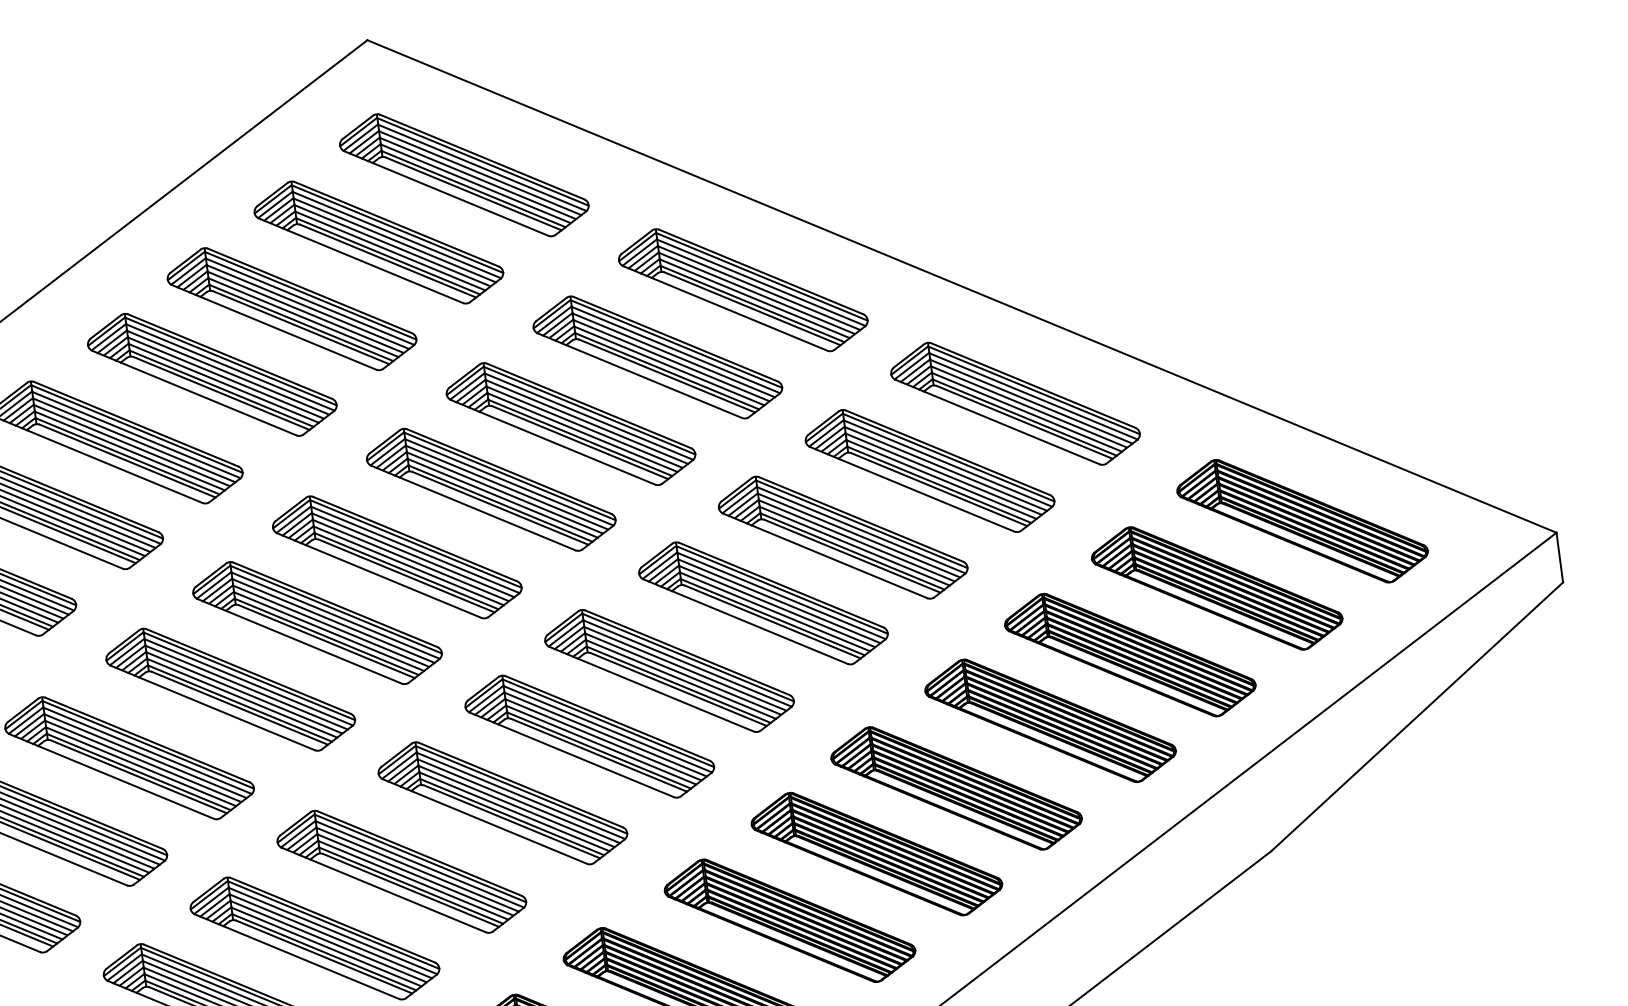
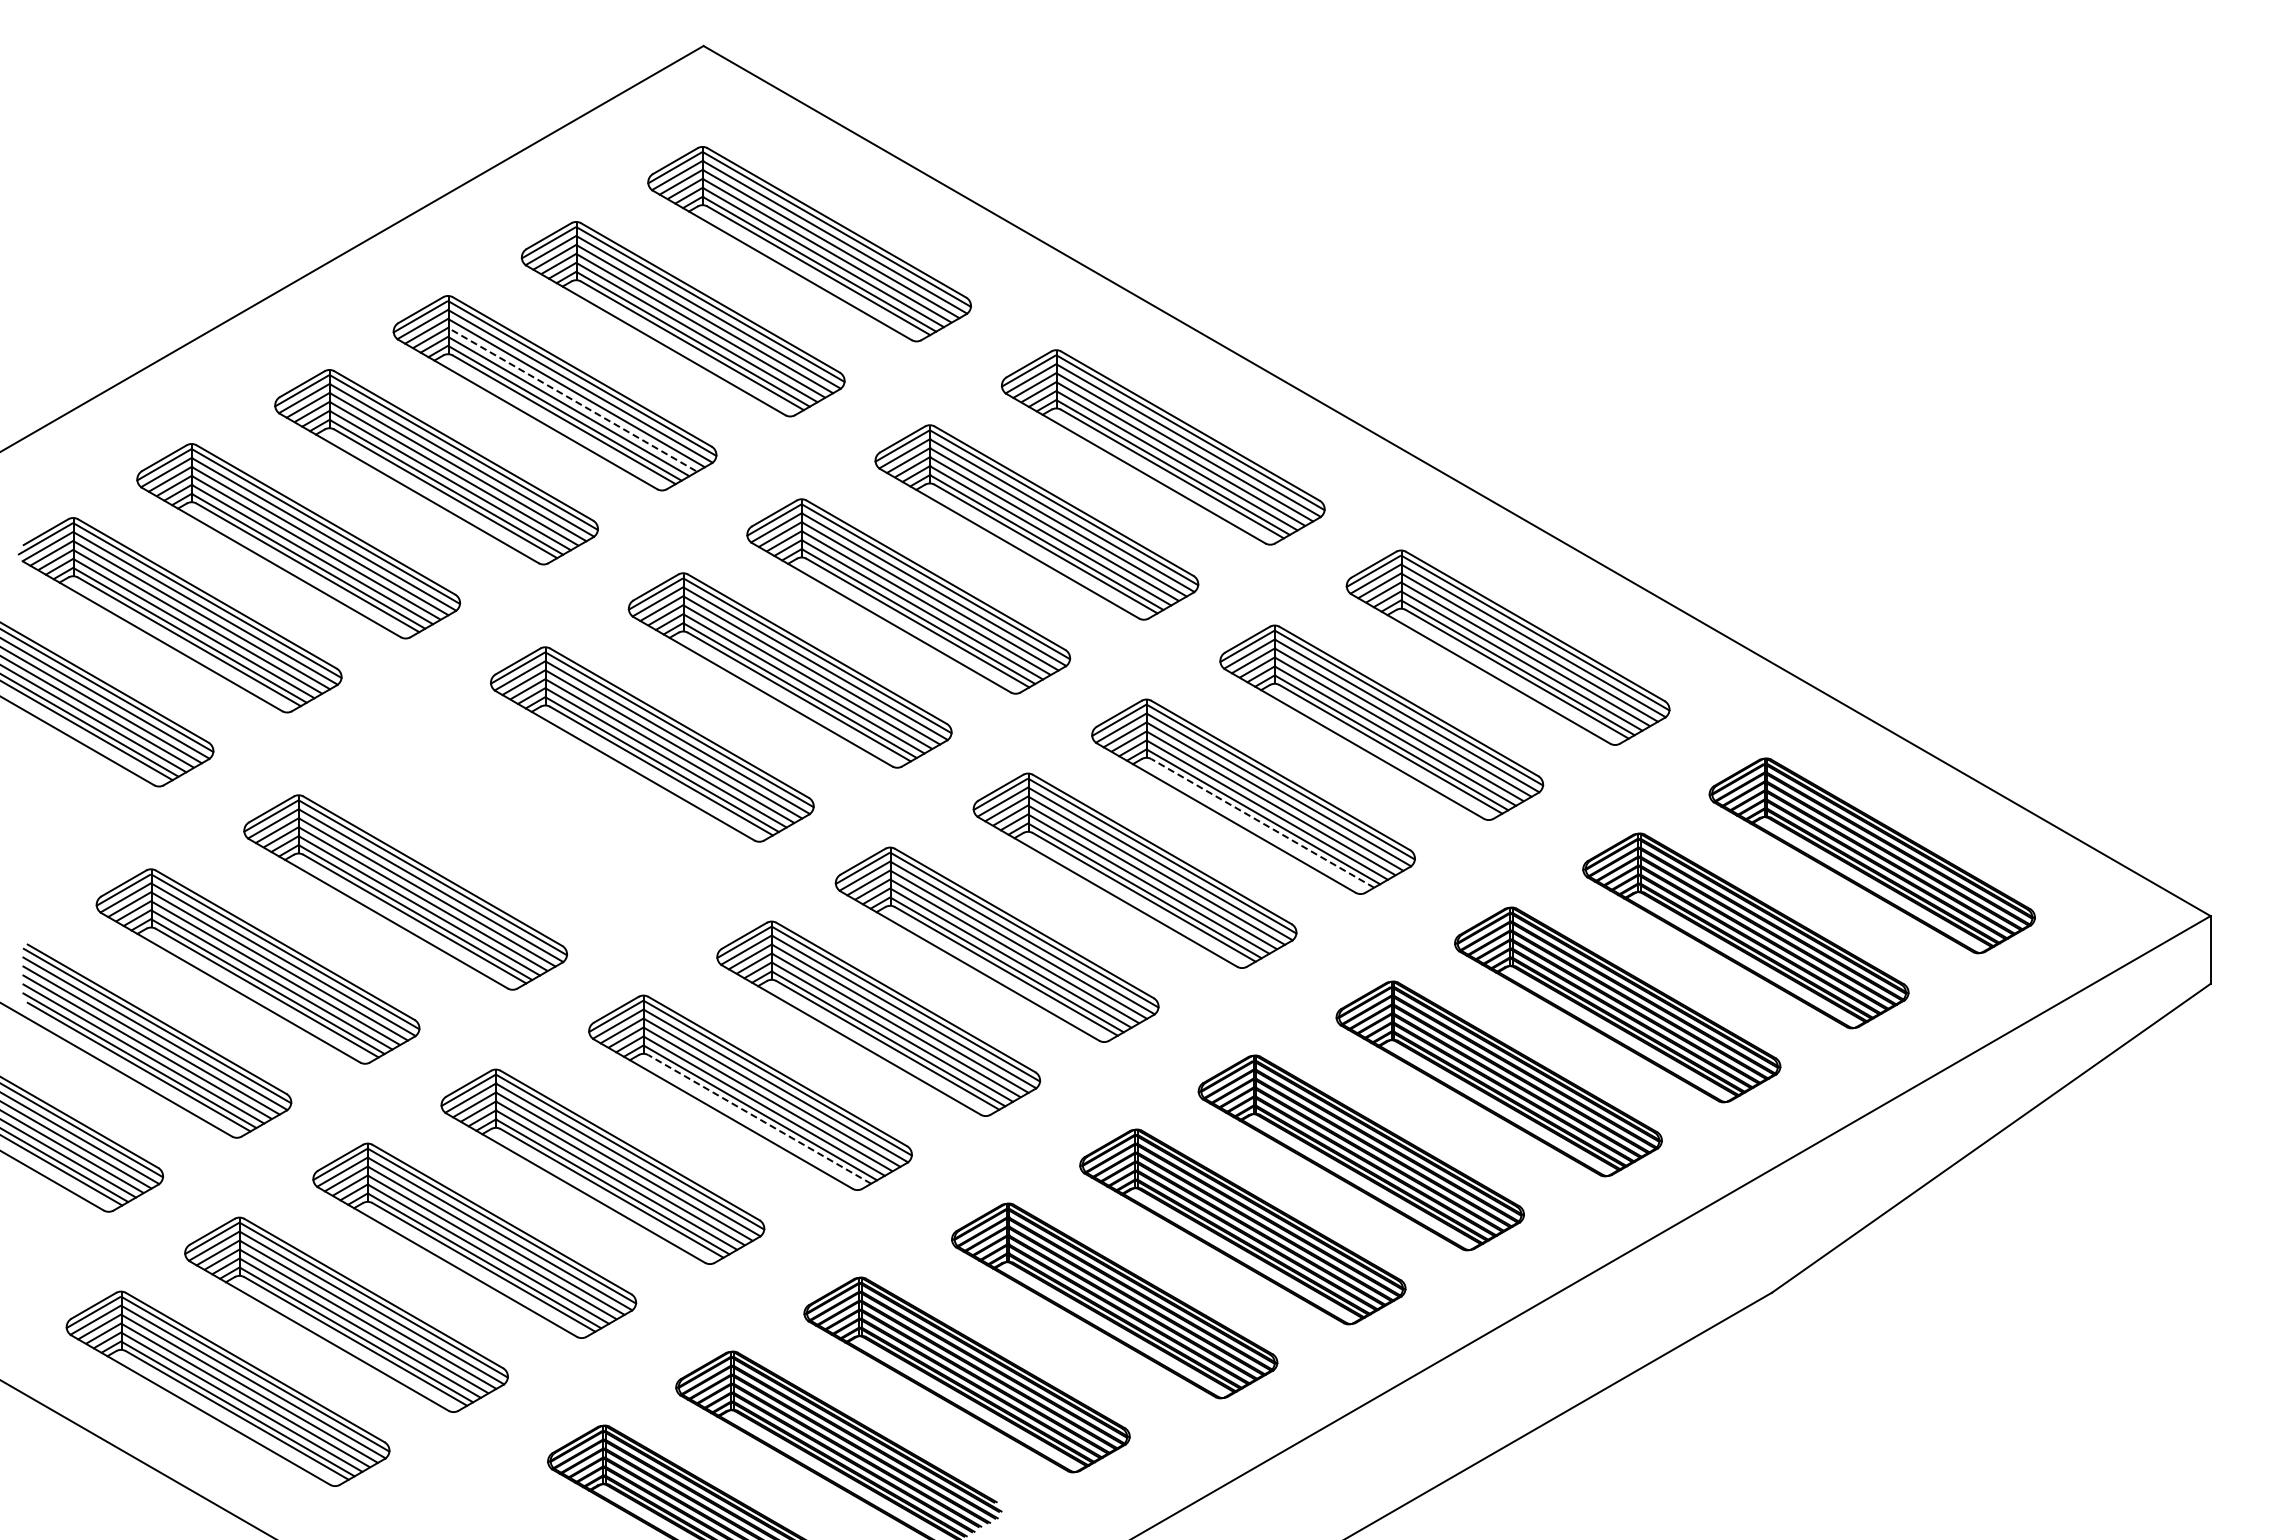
line: (305, 312) -> (572, 399), solid -> dashed
line: (852, 556) -> (1262, 823), solid -> dashed
part: (317, 623) -> (533, 818), removed
line: (512, 821) -> (759, 1119), solid -> dashed

